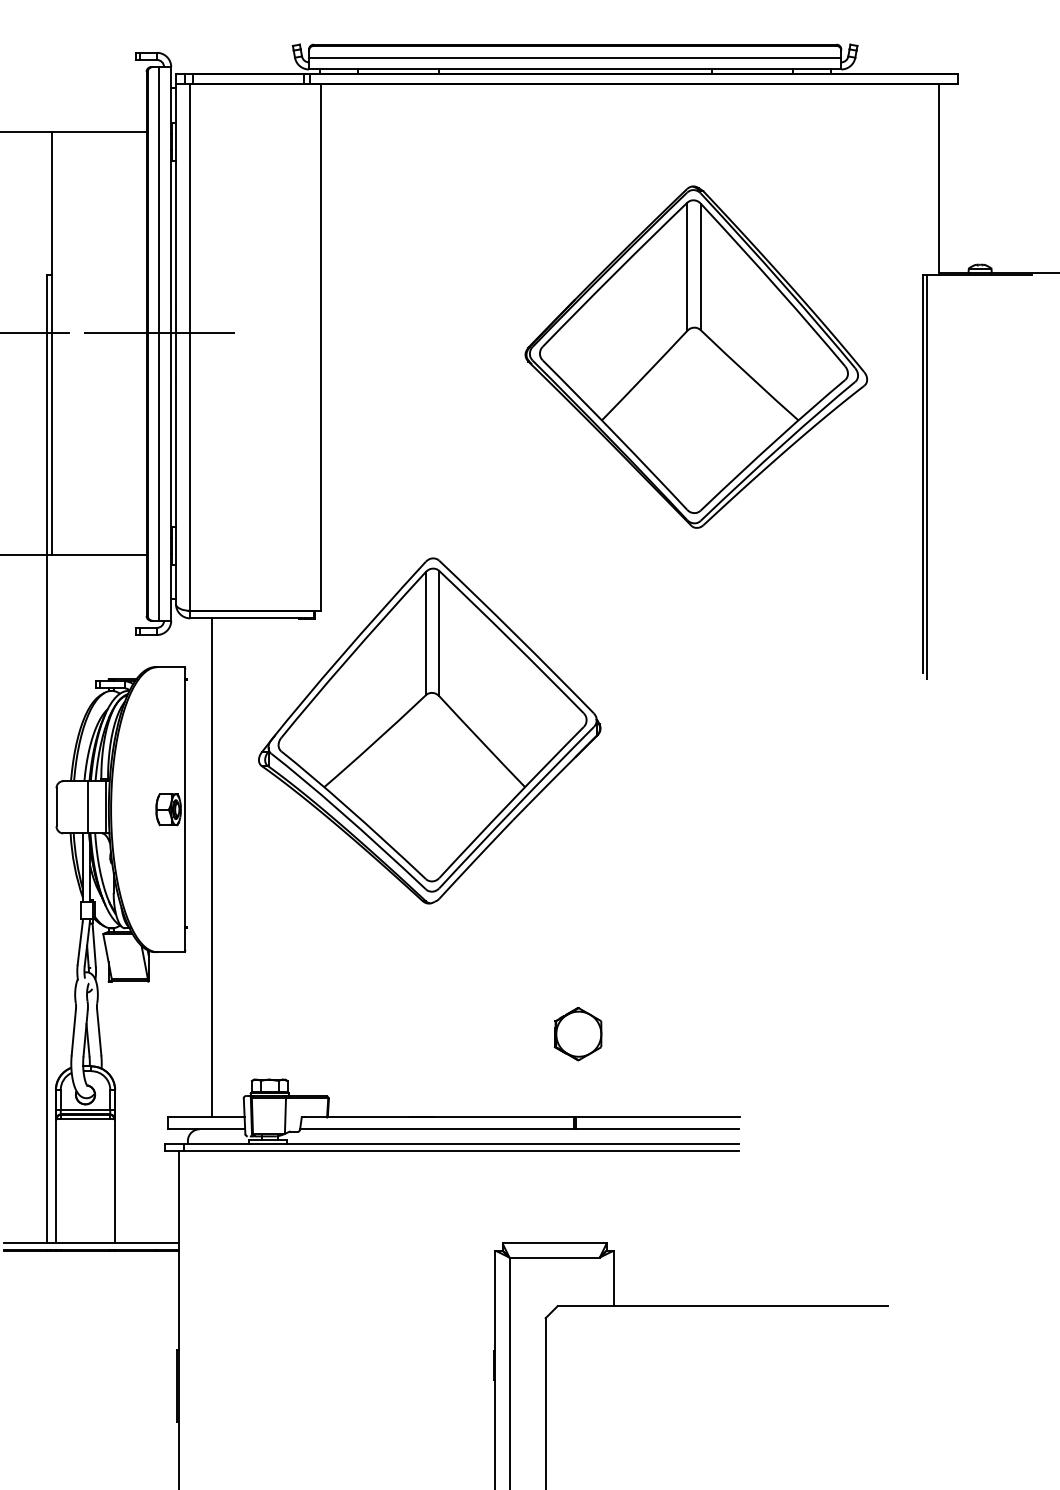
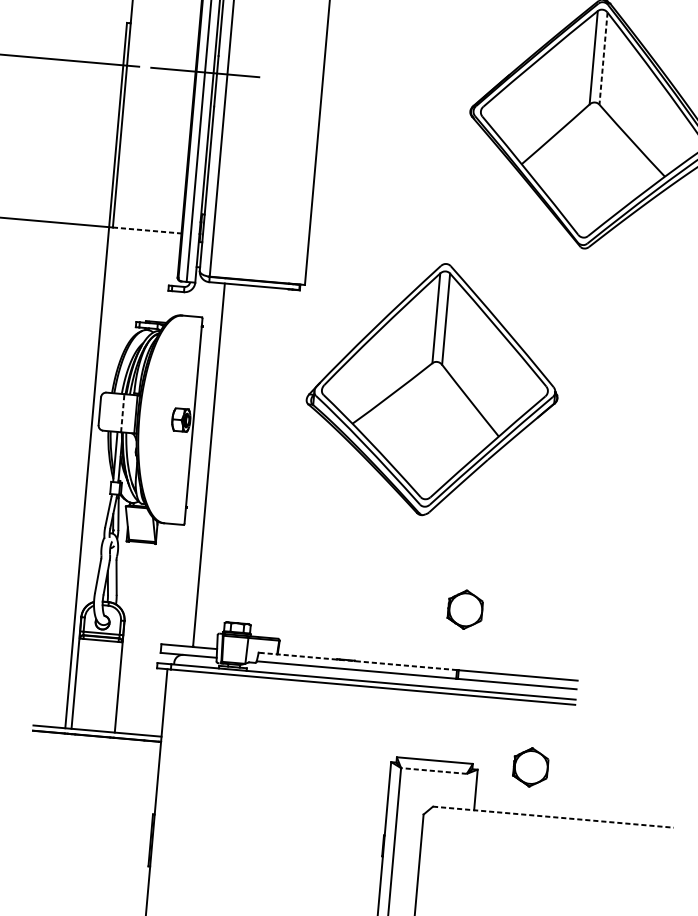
line: (700, 267) -> (603, 59), solid -> dashed
line: (100, 555) -> (147, 230), solid -> dashed
part: (429, 730) -> (432, 389), moved
line: (87, 806) -> (122, 412), solid -> dashed
line: (439, 1117) -> (359, 661), solid -> dashed
part: (686, 1241) -> (531, 767), added
line: (554, 1257) -> (433, 770), solid -> dashed
line: (723, 1306) -> (553, 817), solid -> dashed

